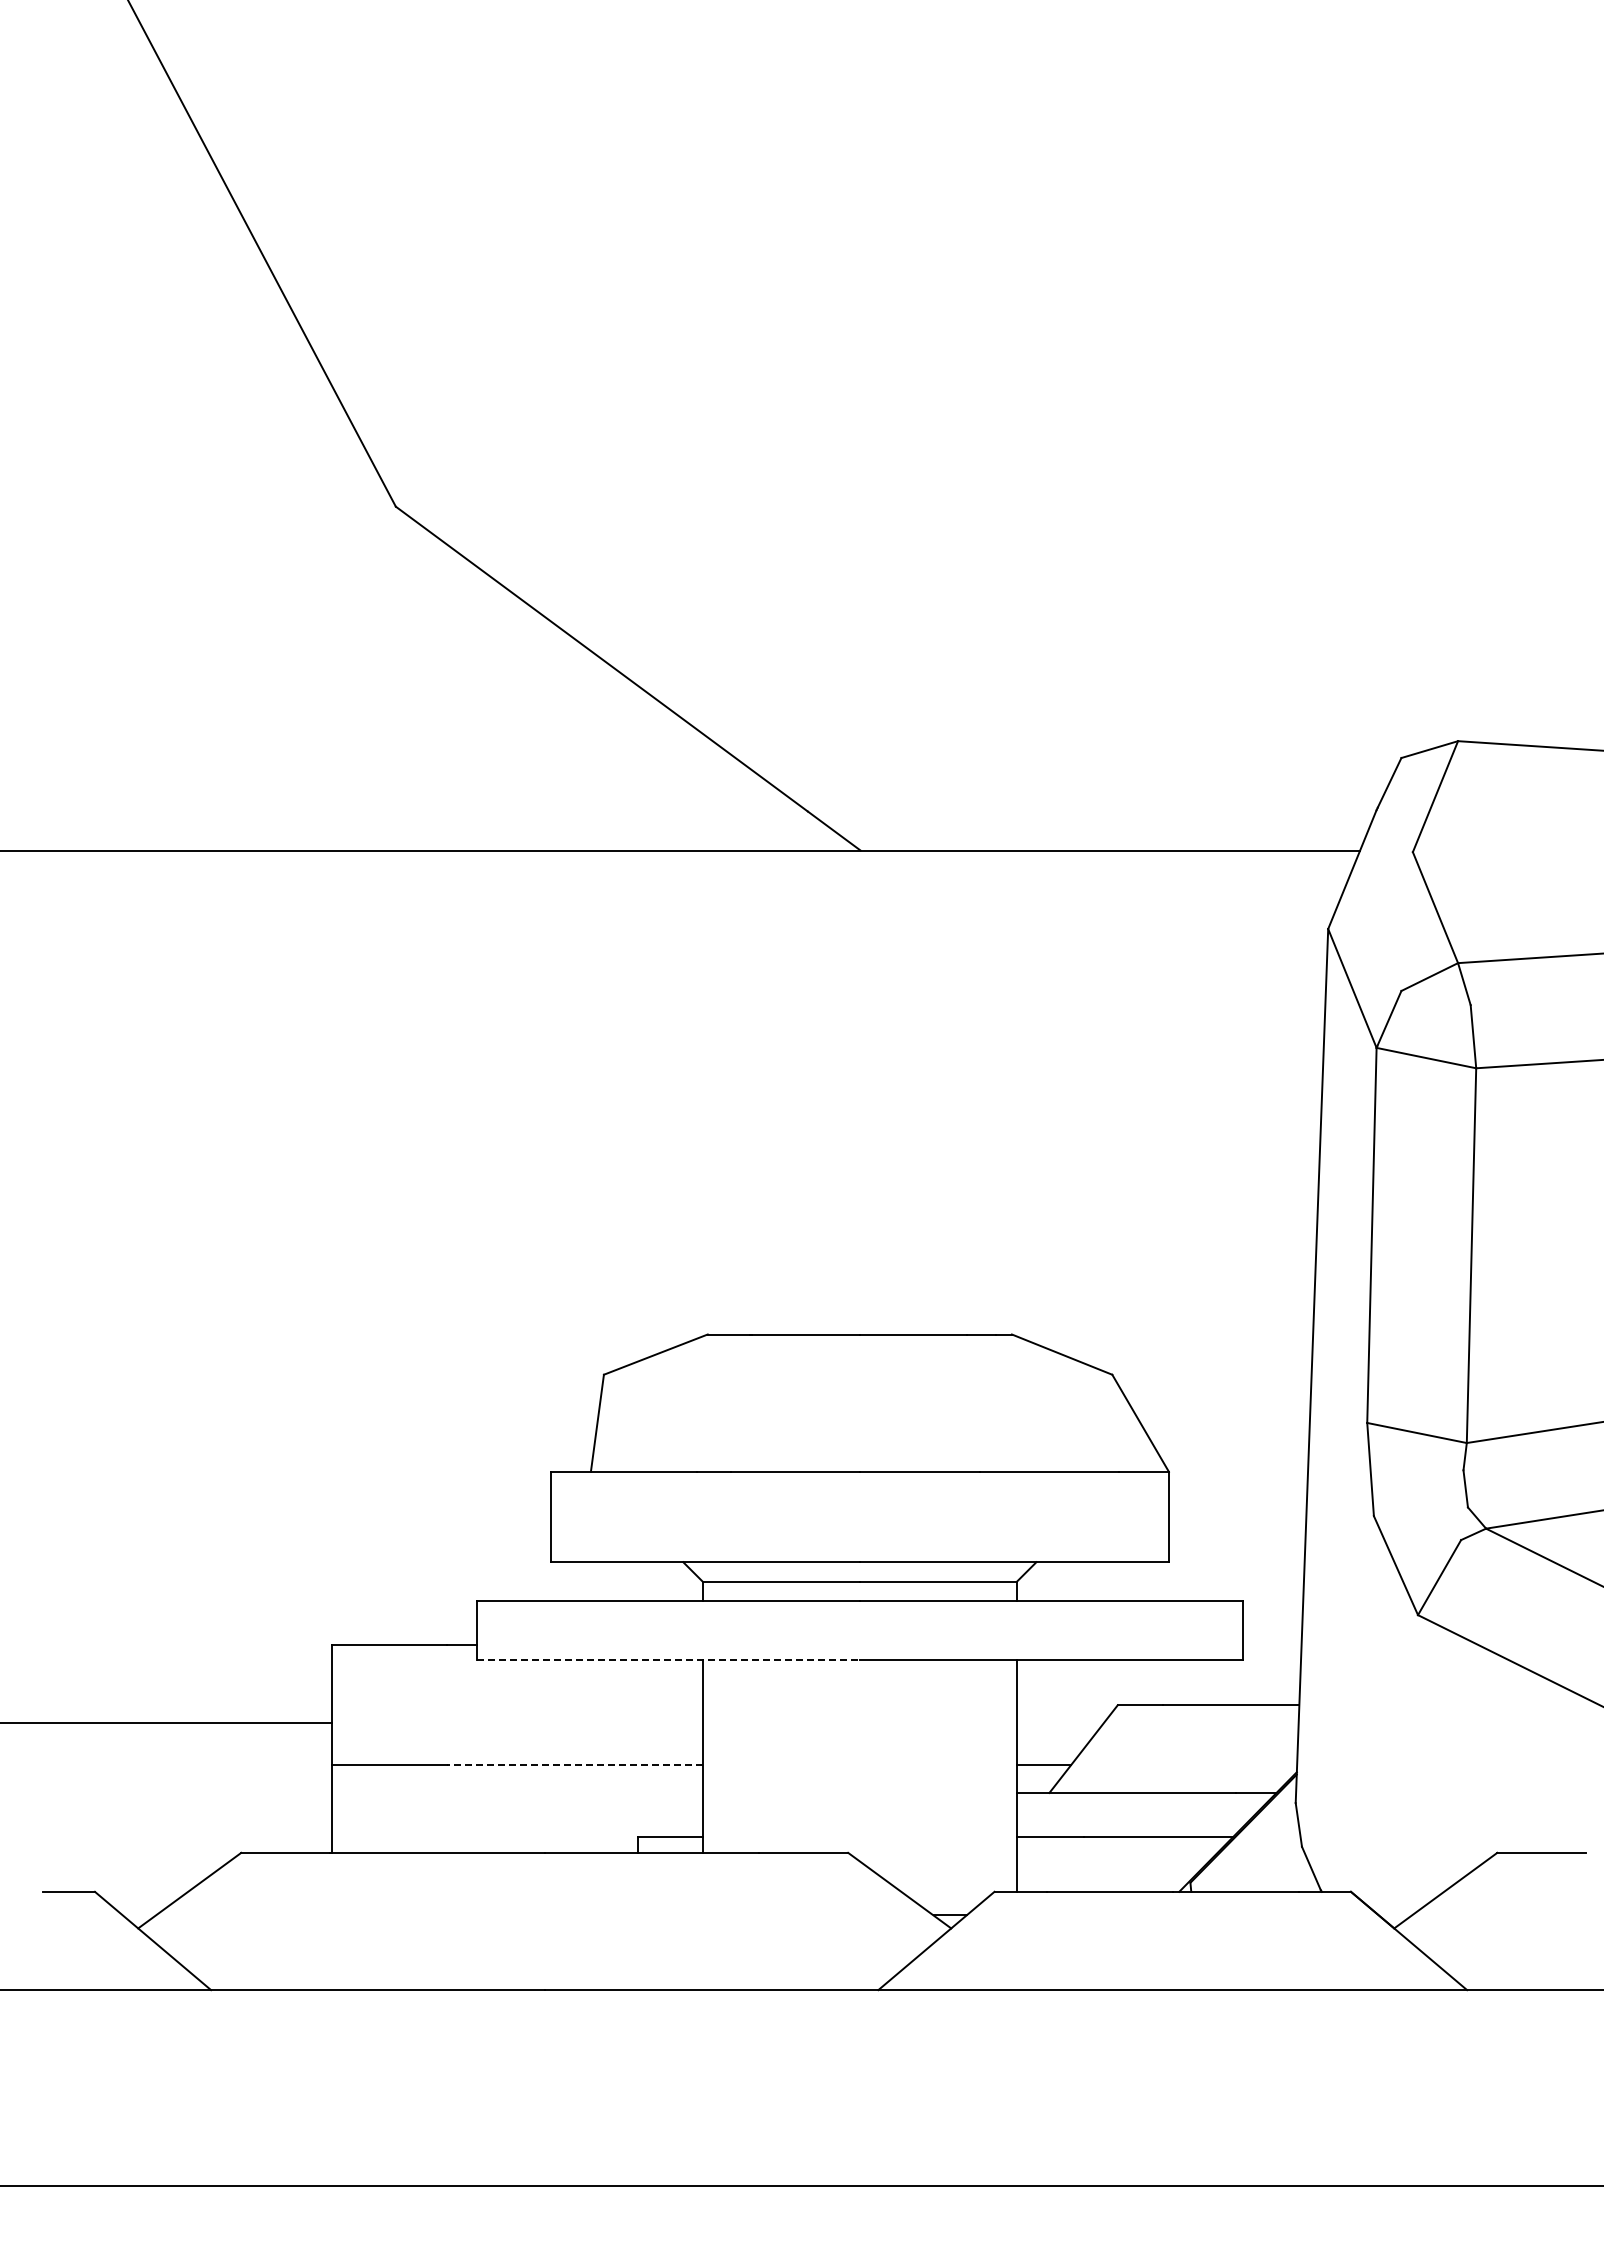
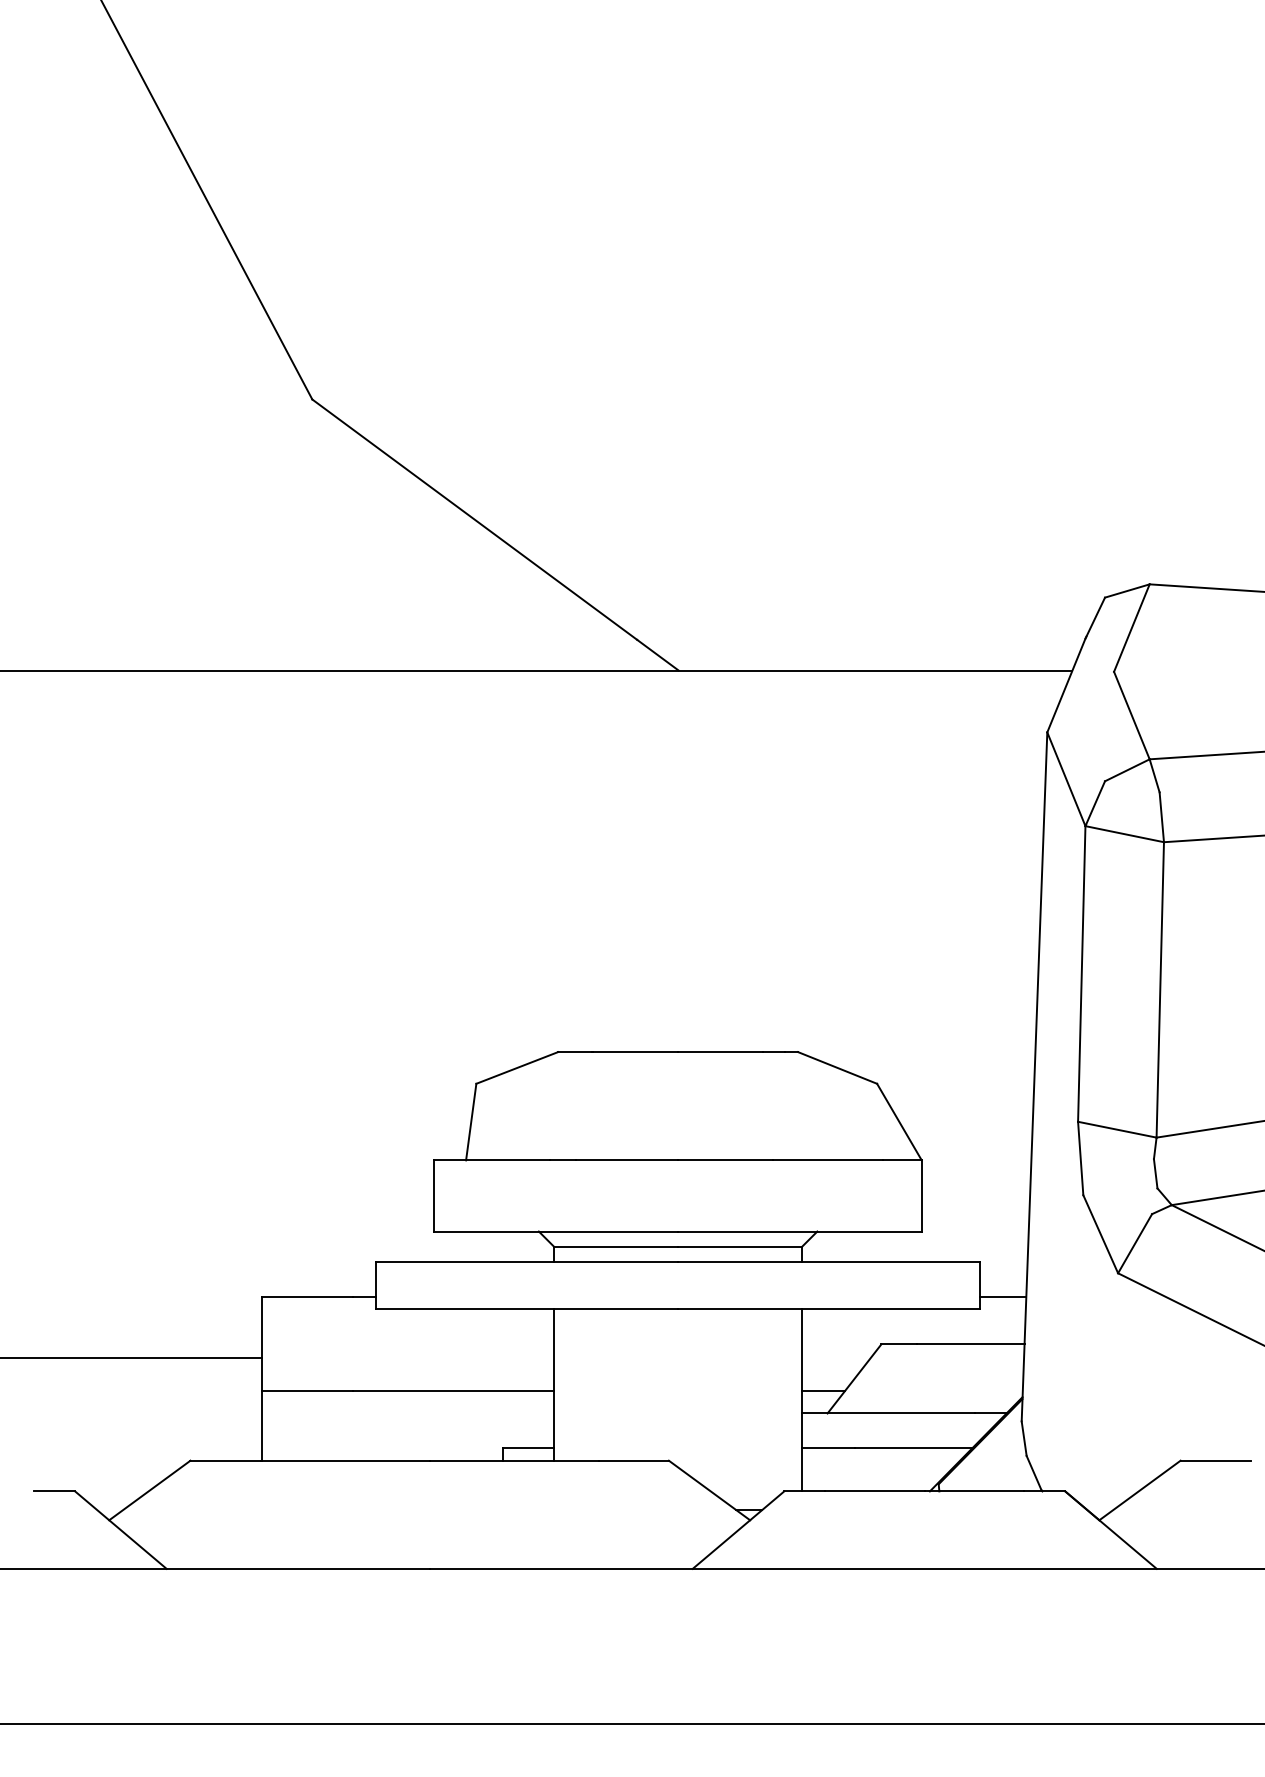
line: (1271, 1645) -> (1002, 1297), added
line: (669, 1660) -> (528, 1309), dashed -> solid
line: (575, 1764) -> (453, 1391), dashed -> solid

